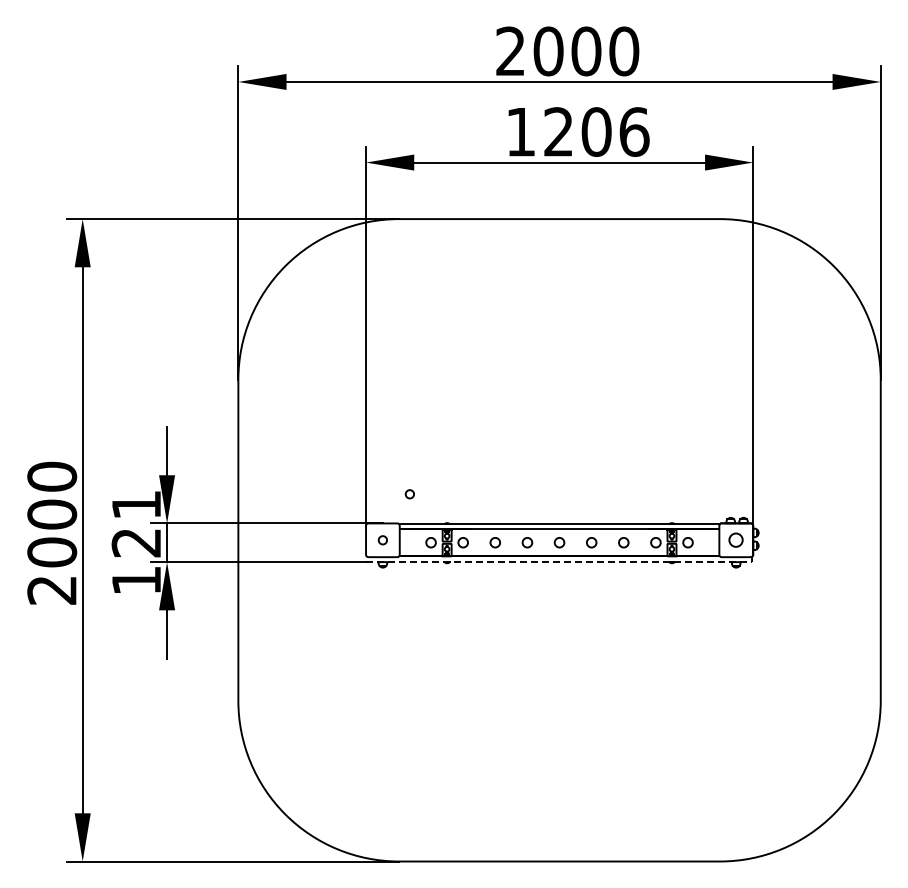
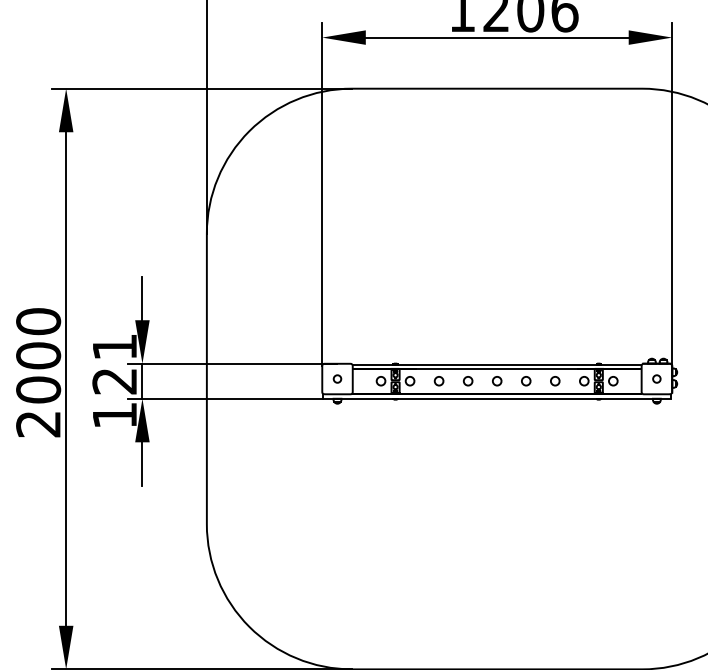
circle: (409, 494) -> (361, 337), removed
circle: (736, 540) -> (657, 379), size x0.62
line: (559, 562) -> (497, 399), dashed -> solid

